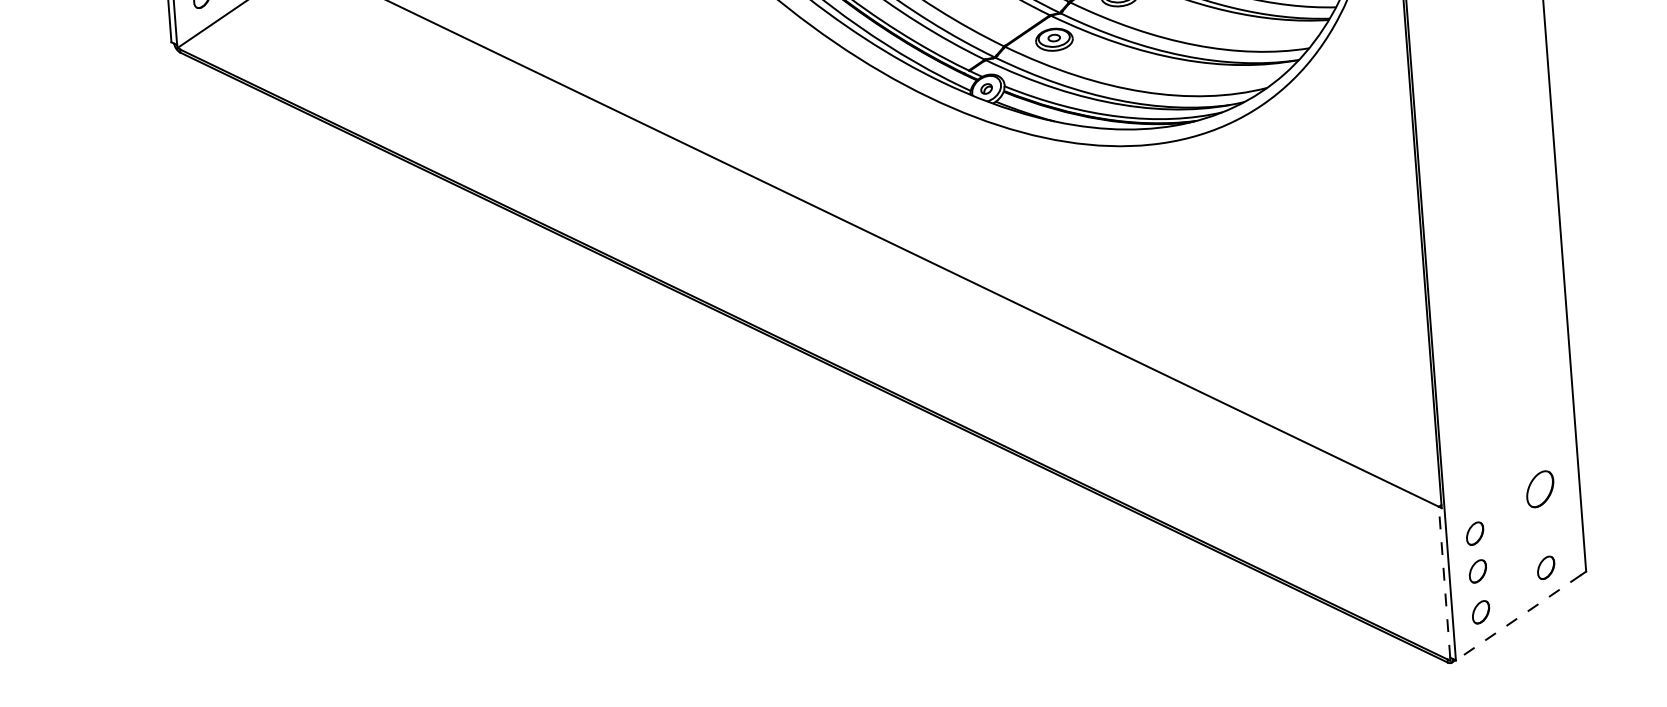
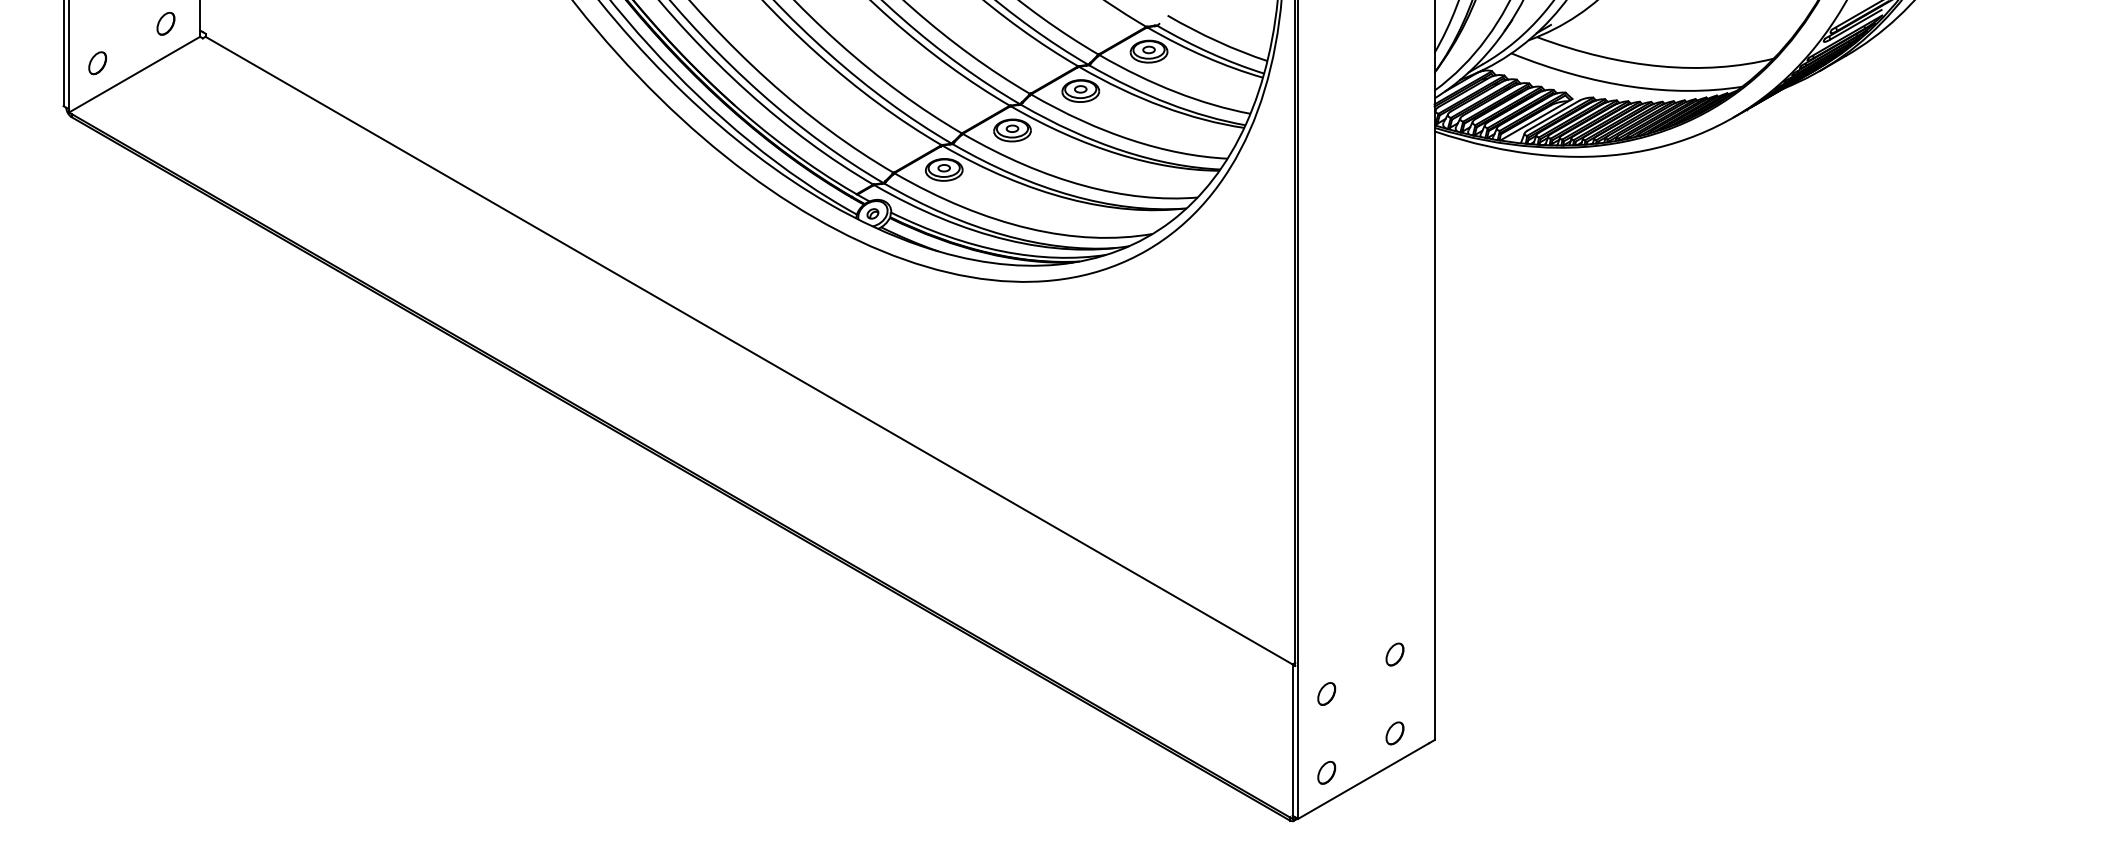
part: (1539, 489) -> (1394, 654), size x0.62
part: (1477, 571) -> (1326, 731), removed
line: (1444, 582) -> (1292, 740), dashed -> solid
line: (1518, 618) -> (1363, 781), dashed -> solid

